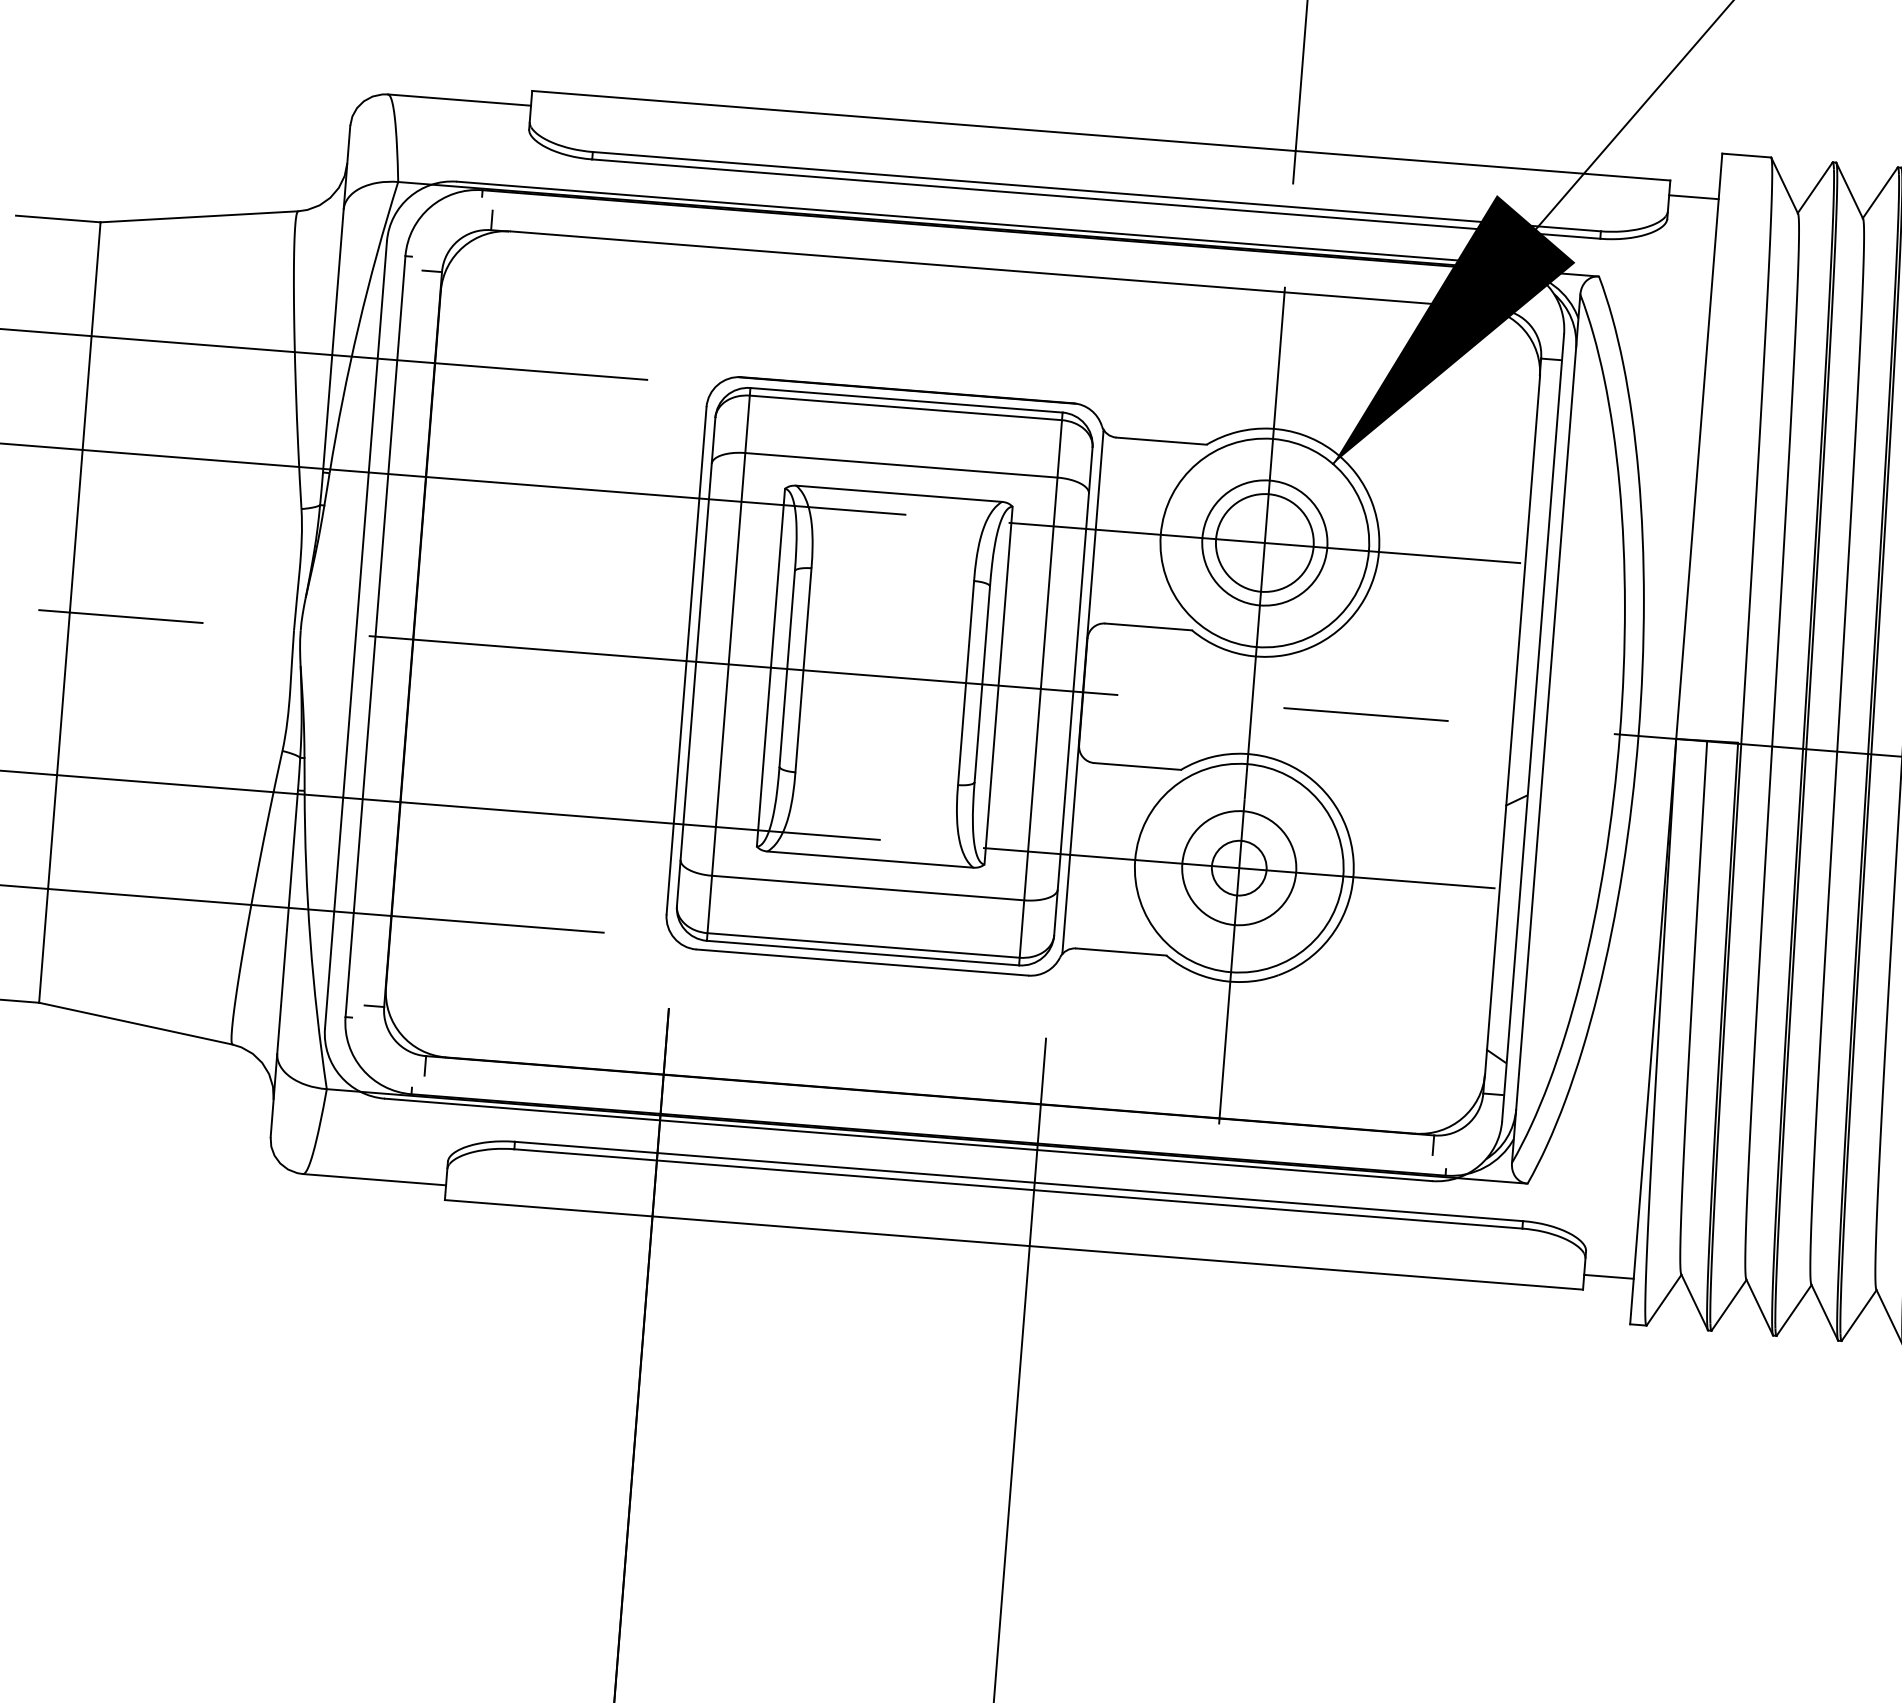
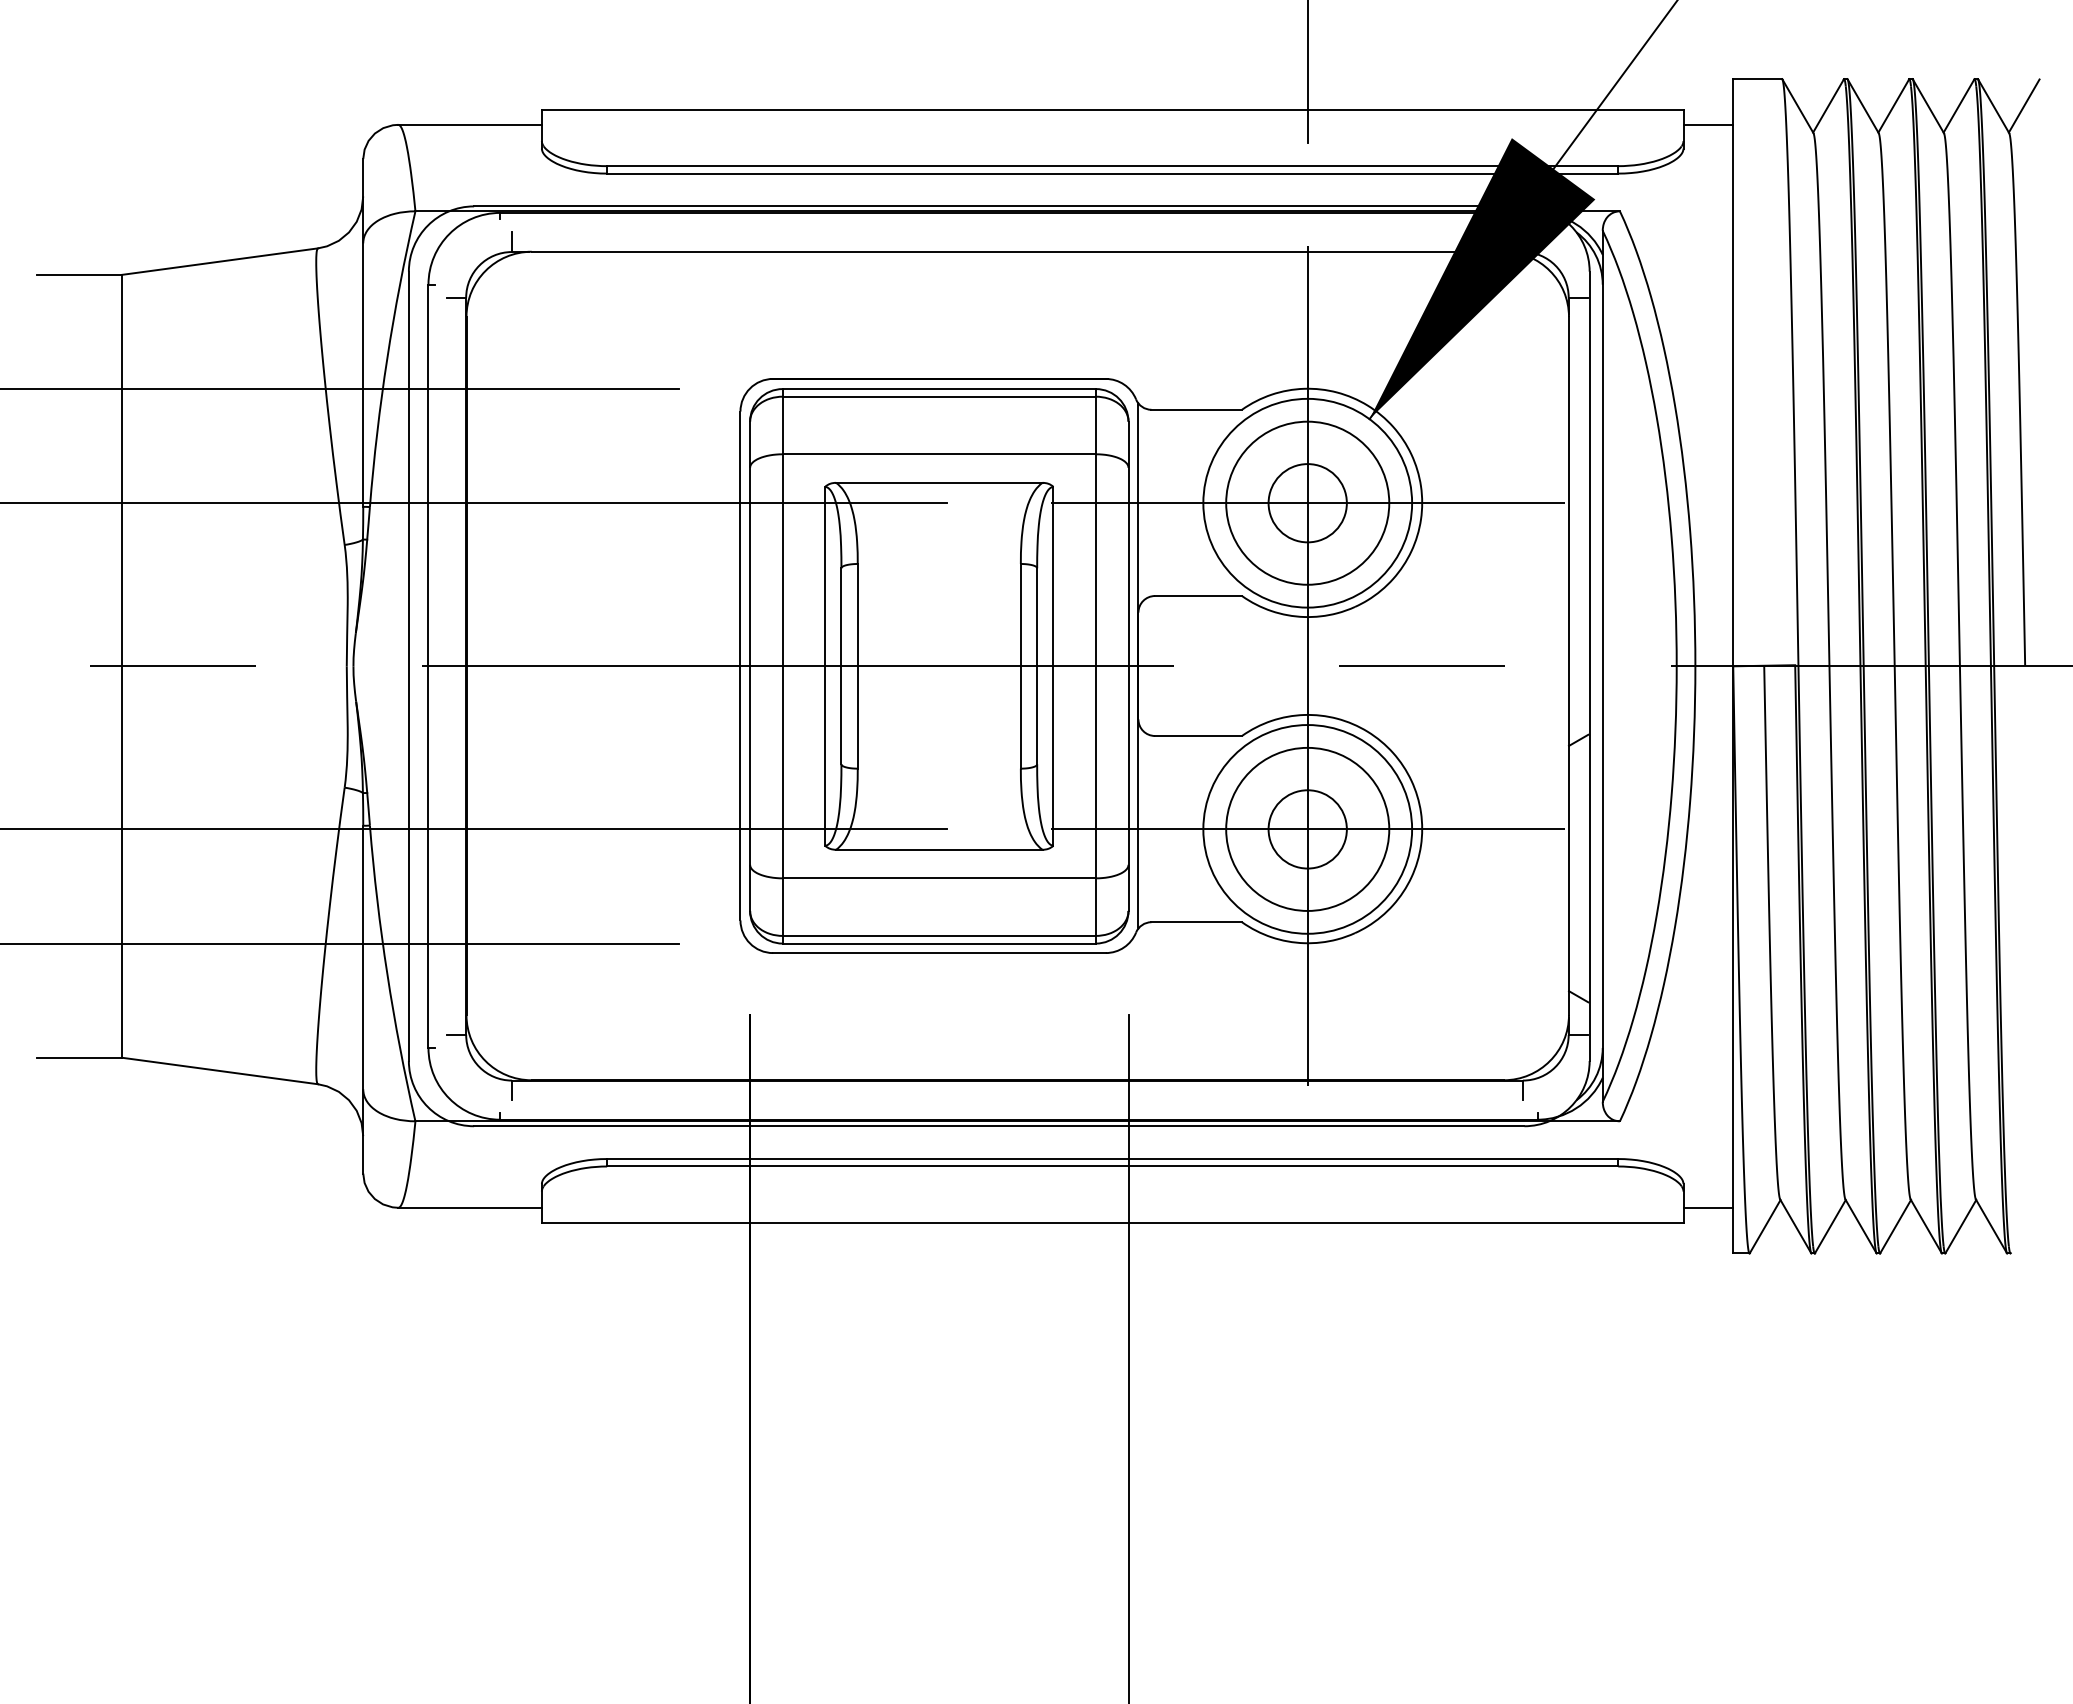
circle: (1264, 542) -> (1307, 502), size x1.67
circle: (1264, 543) -> (1307, 503), size x0.62
circle: (1239, 867) -> (1307, 828), size x1.43
circle: (1239, 868) -> (1307, 829), size x1.43

